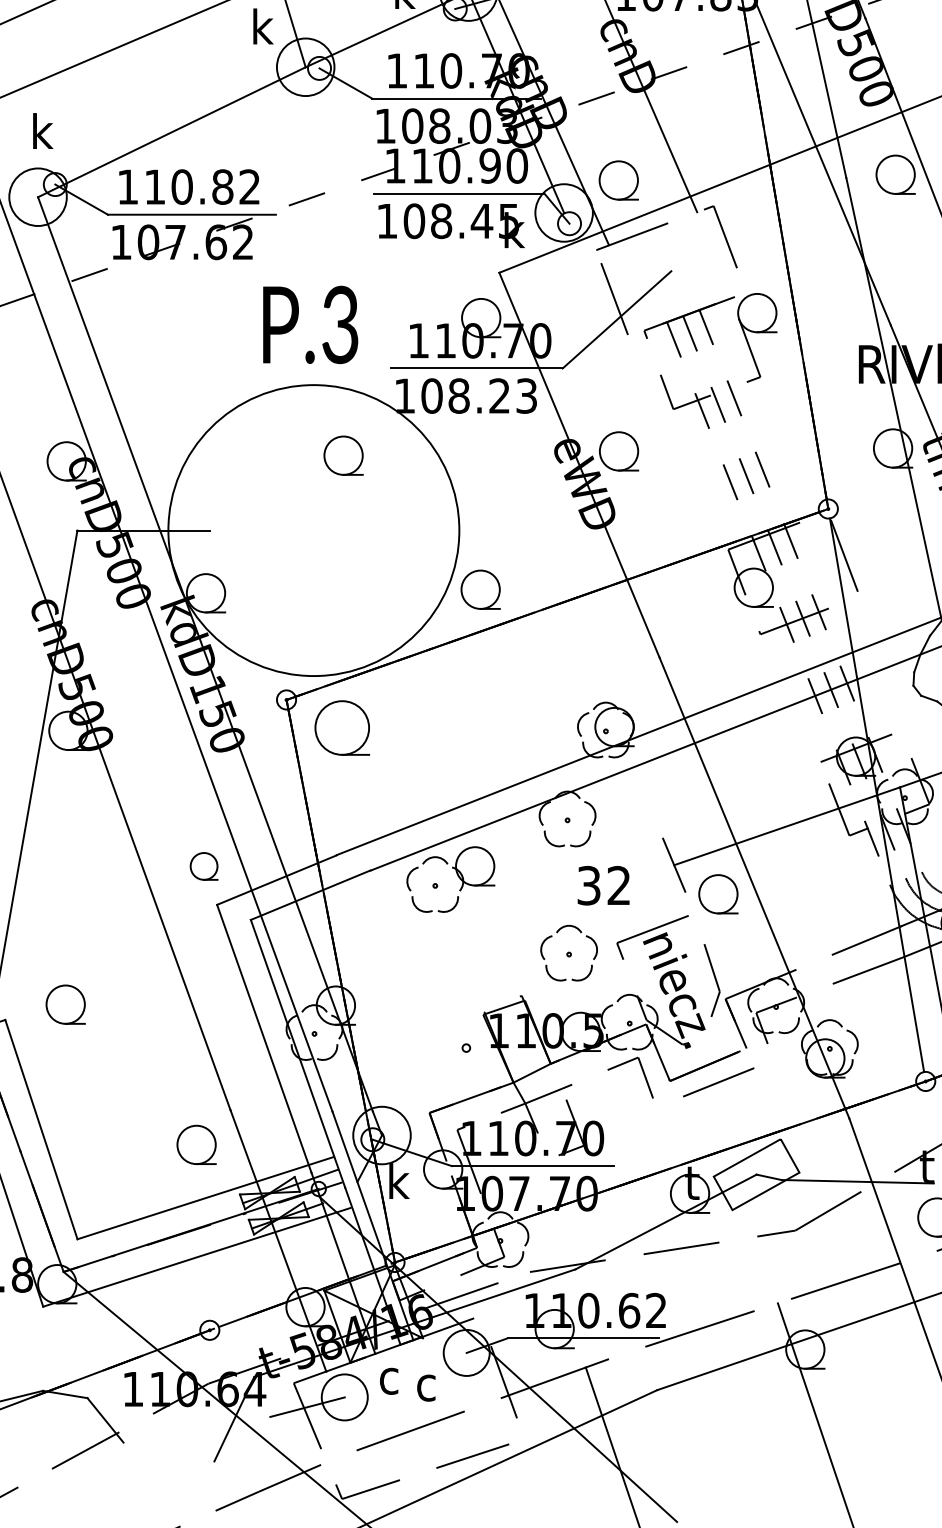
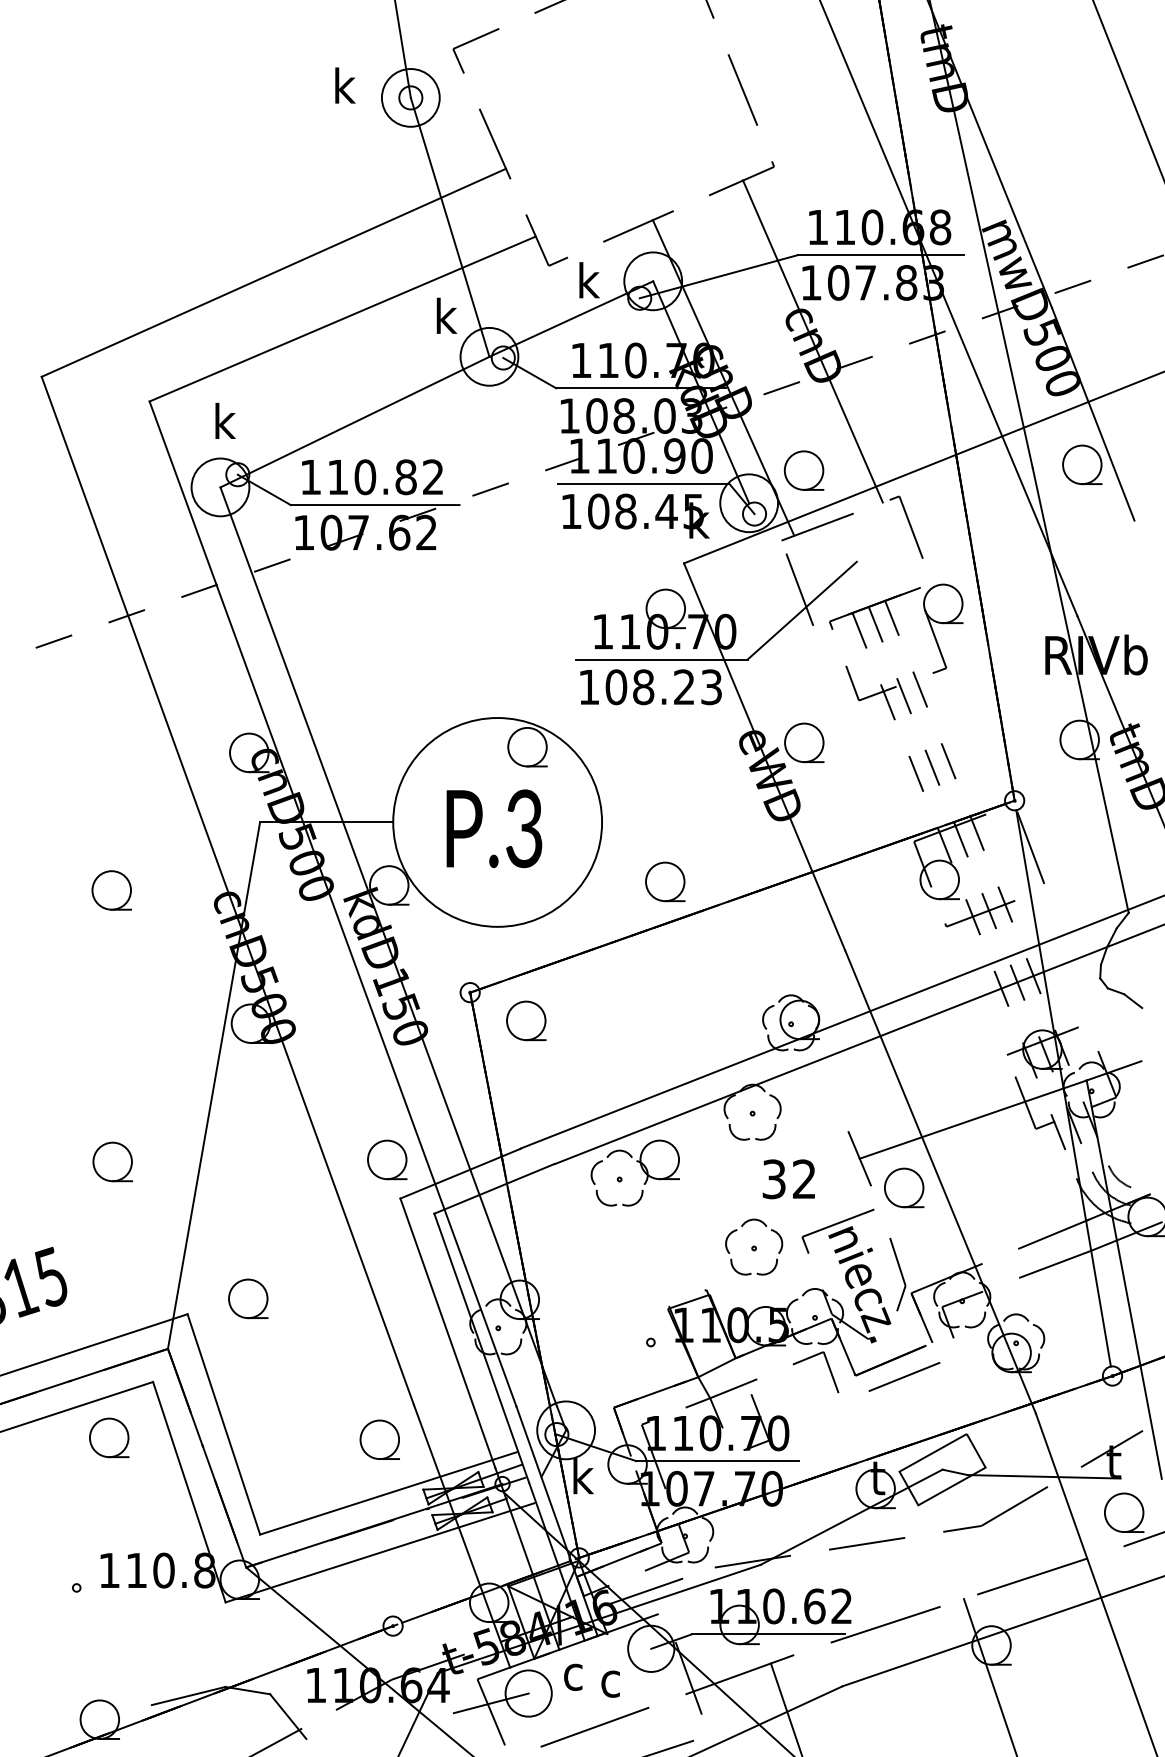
text: (310, 324) -> (494, 828), moved
circle: (313, 530) -> (497, 822), size x0.71
part: (342, 727) -> (526, 1020), size x0.71
part: (204, 865) -> (387, 1159), size x1.43

